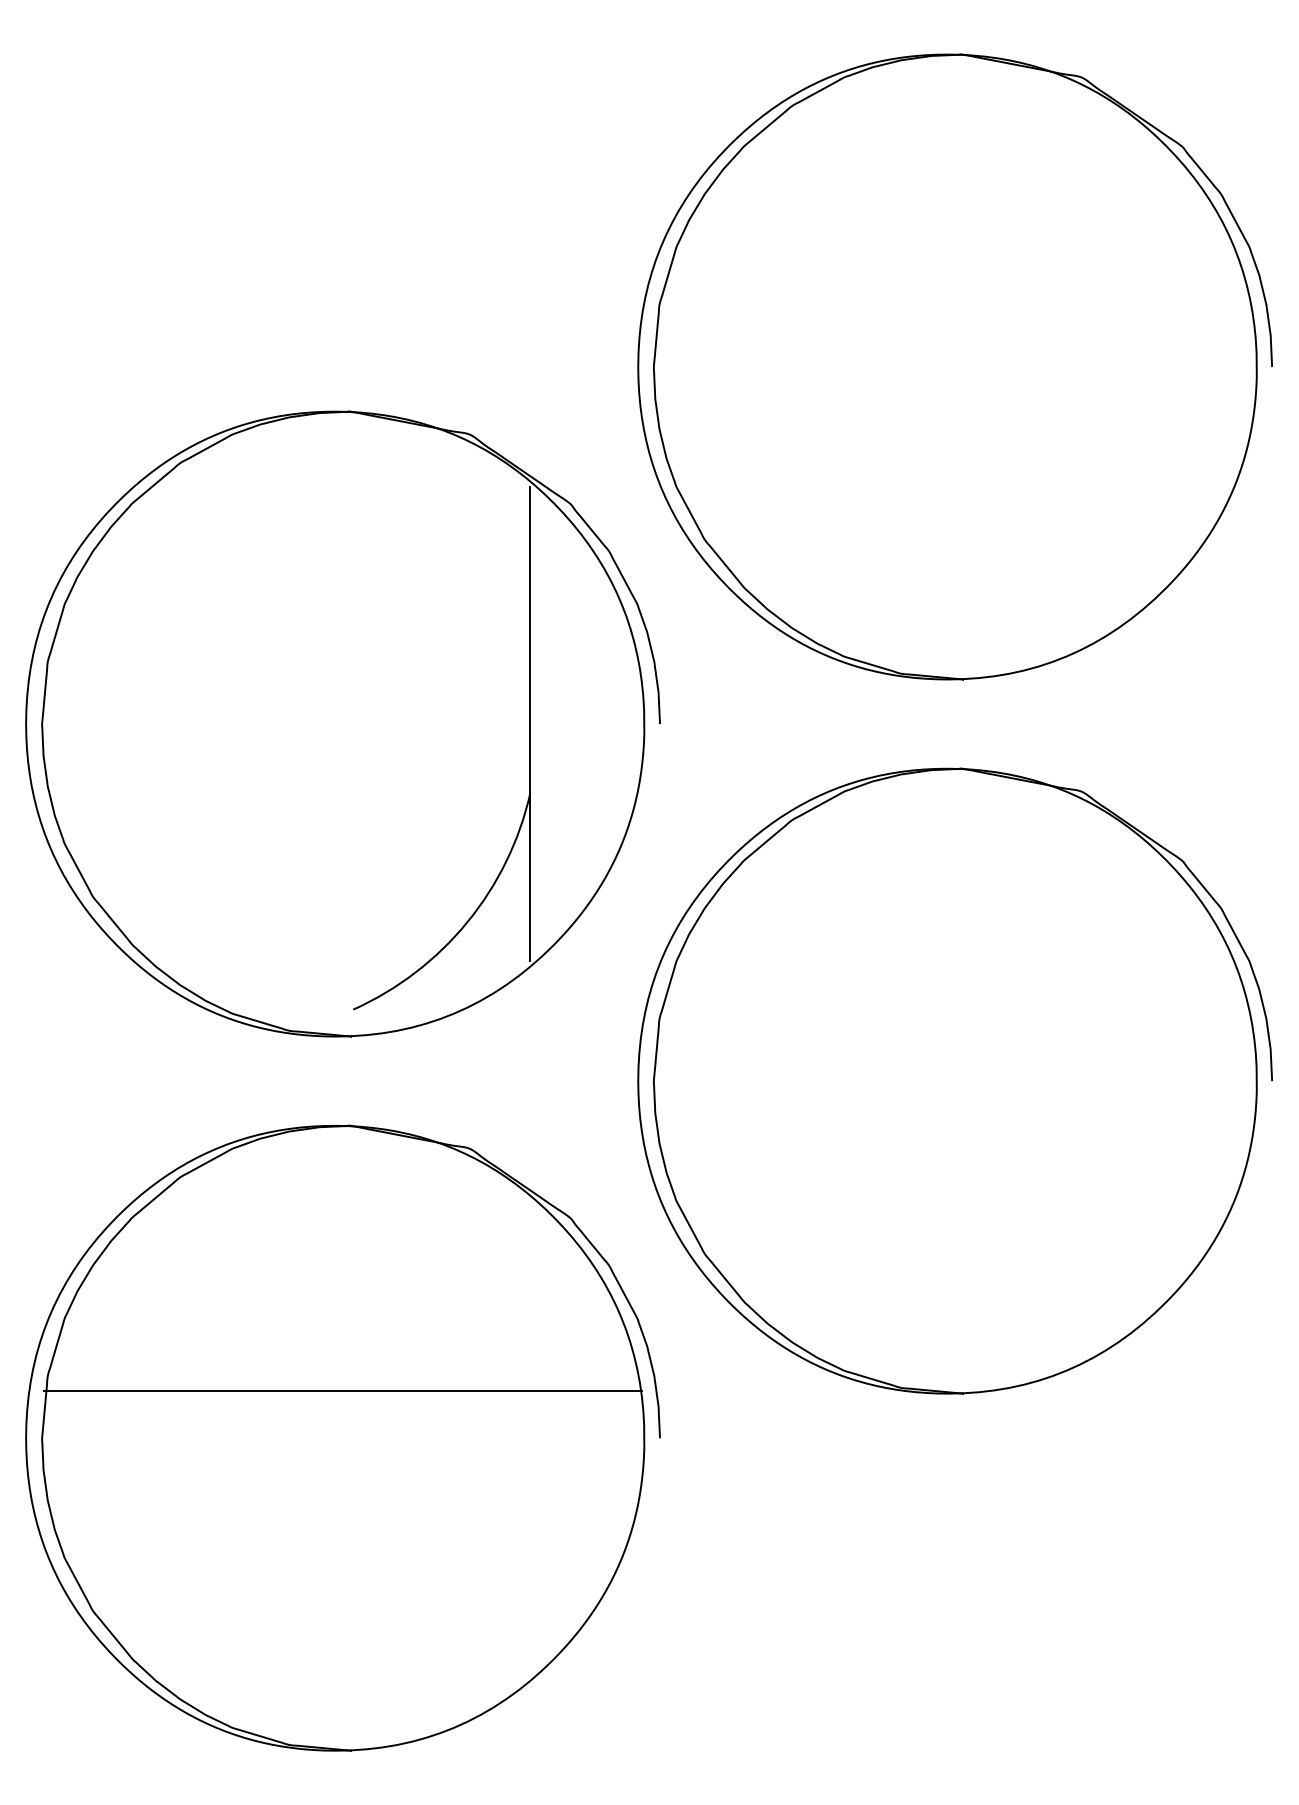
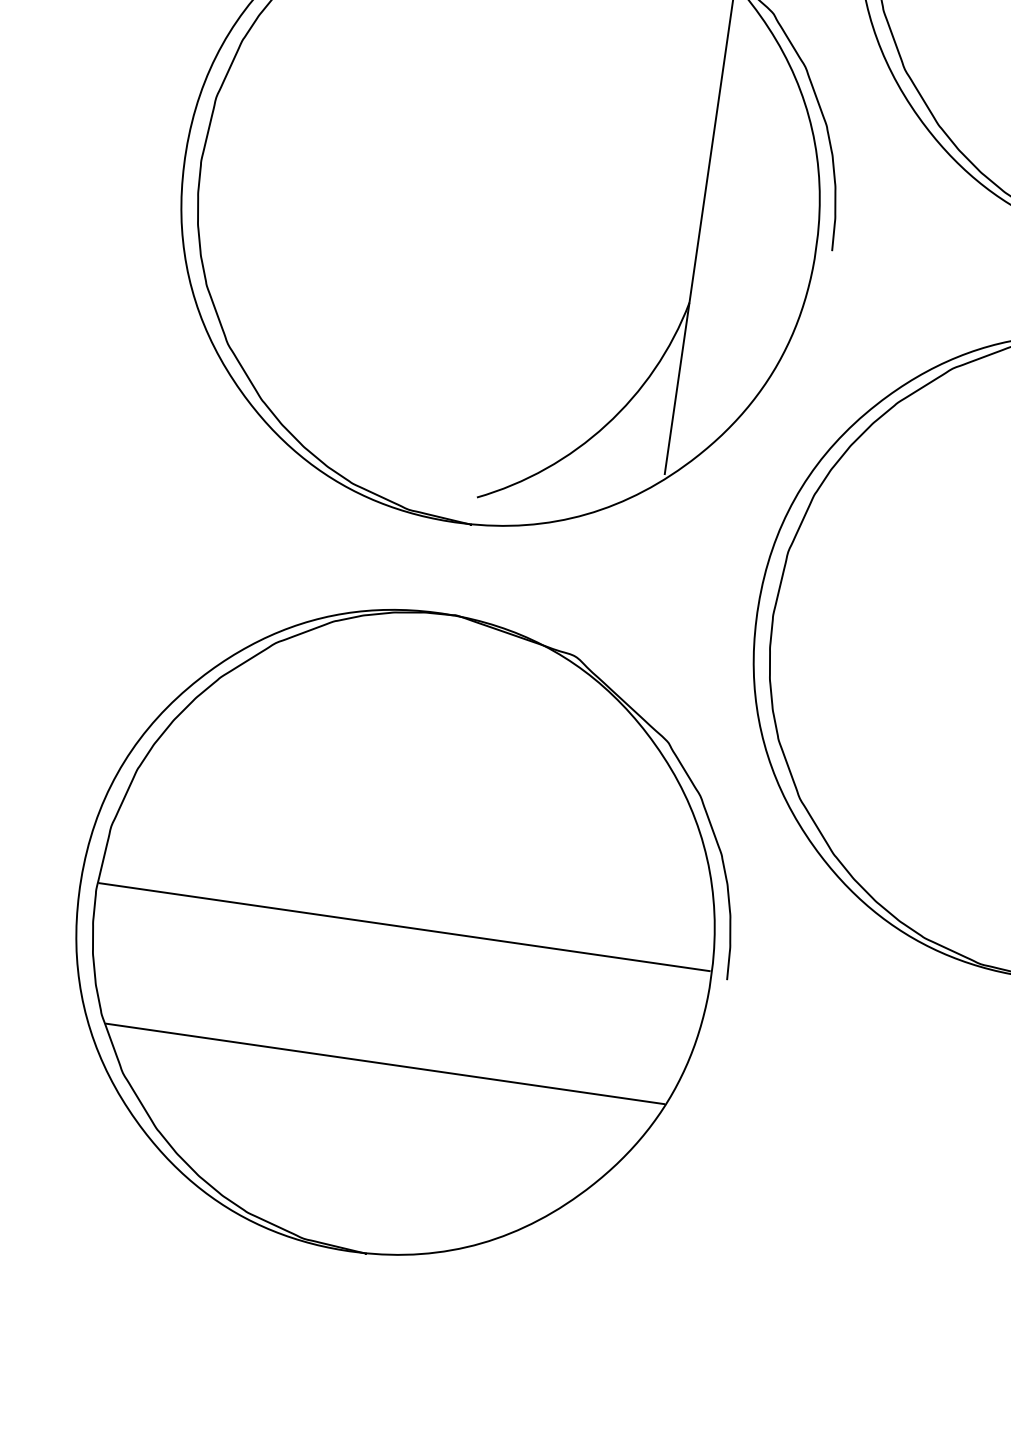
line: (343, 1391) -> (404, 927), moved
line: (343, 1565) -> (385, 1063), added

